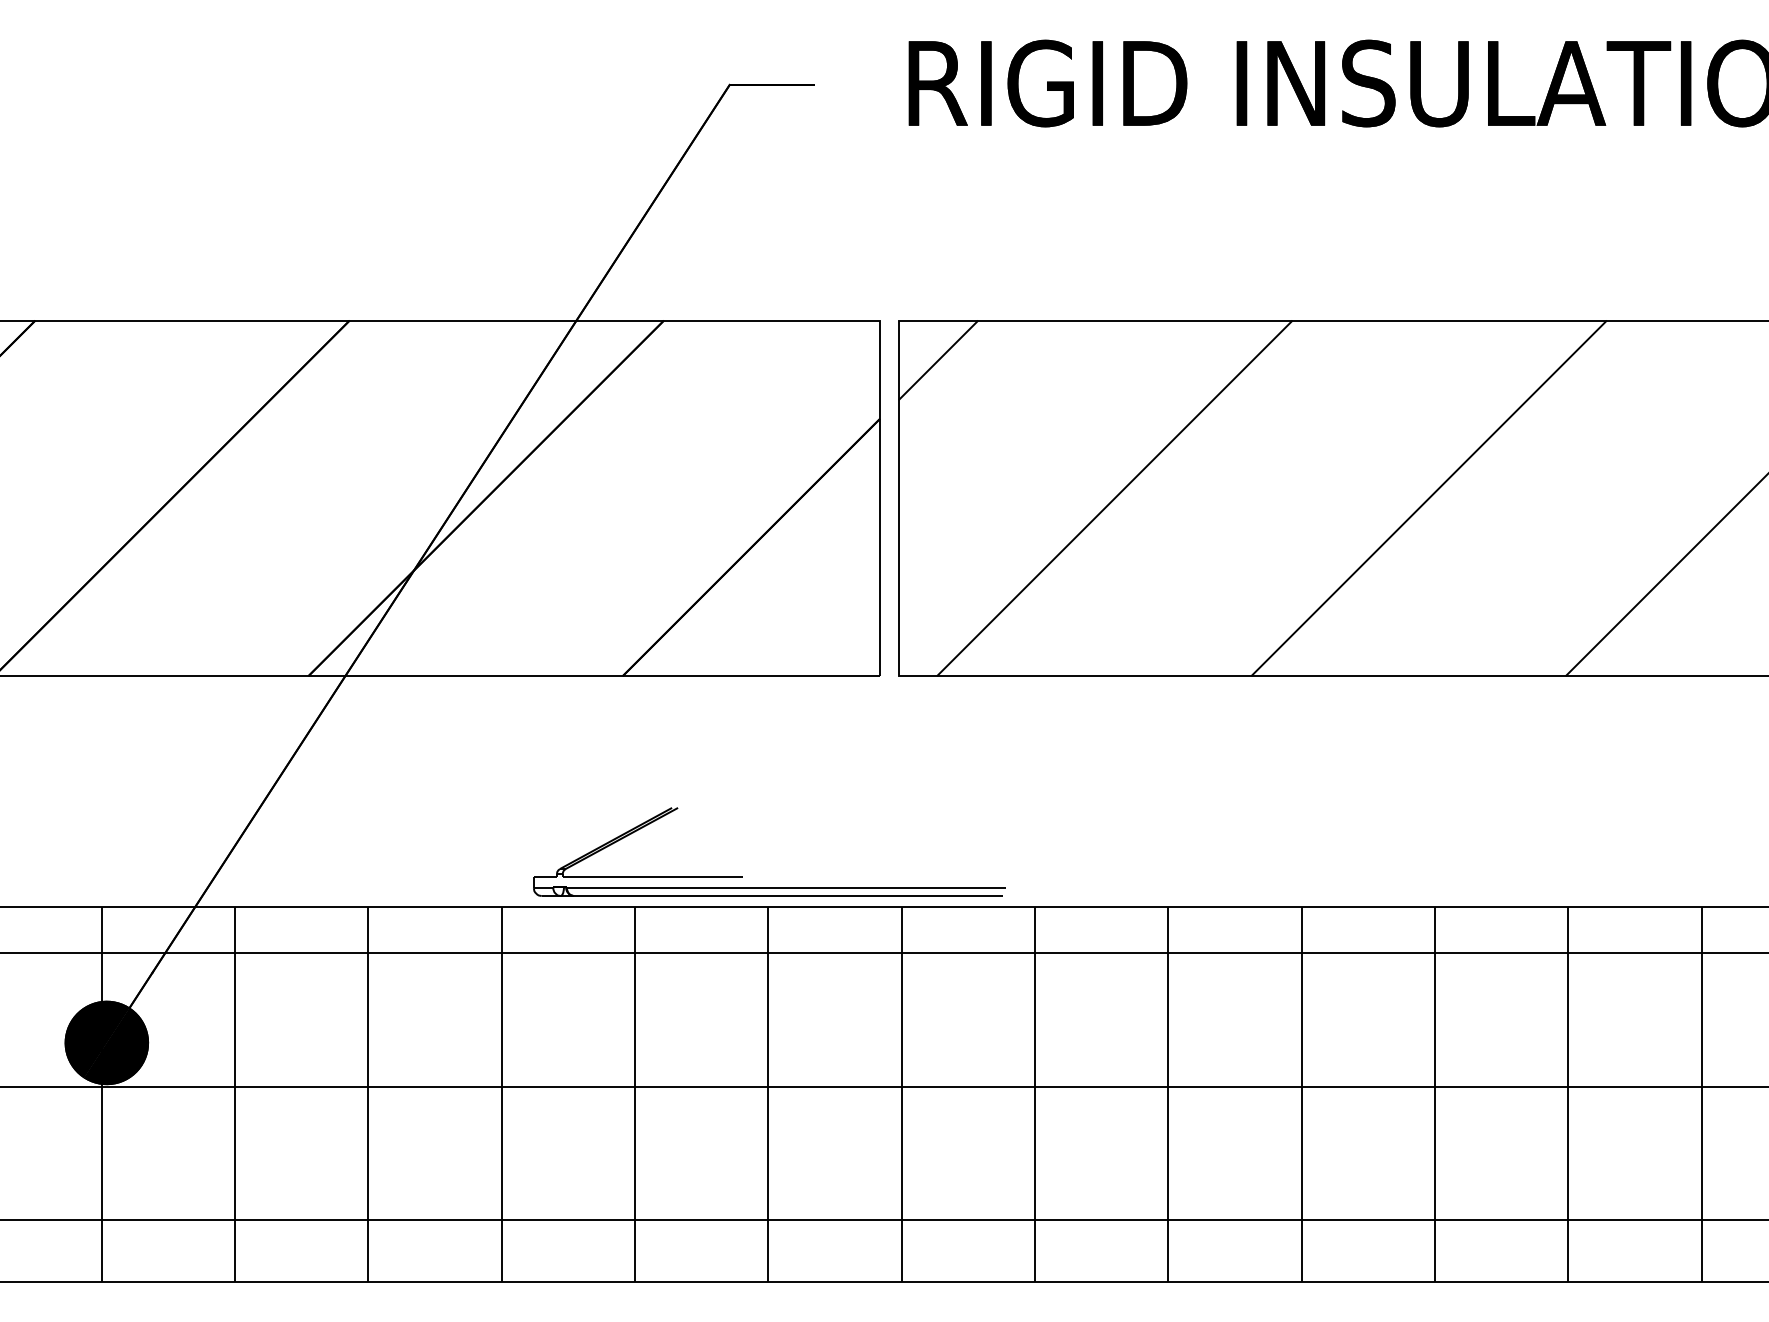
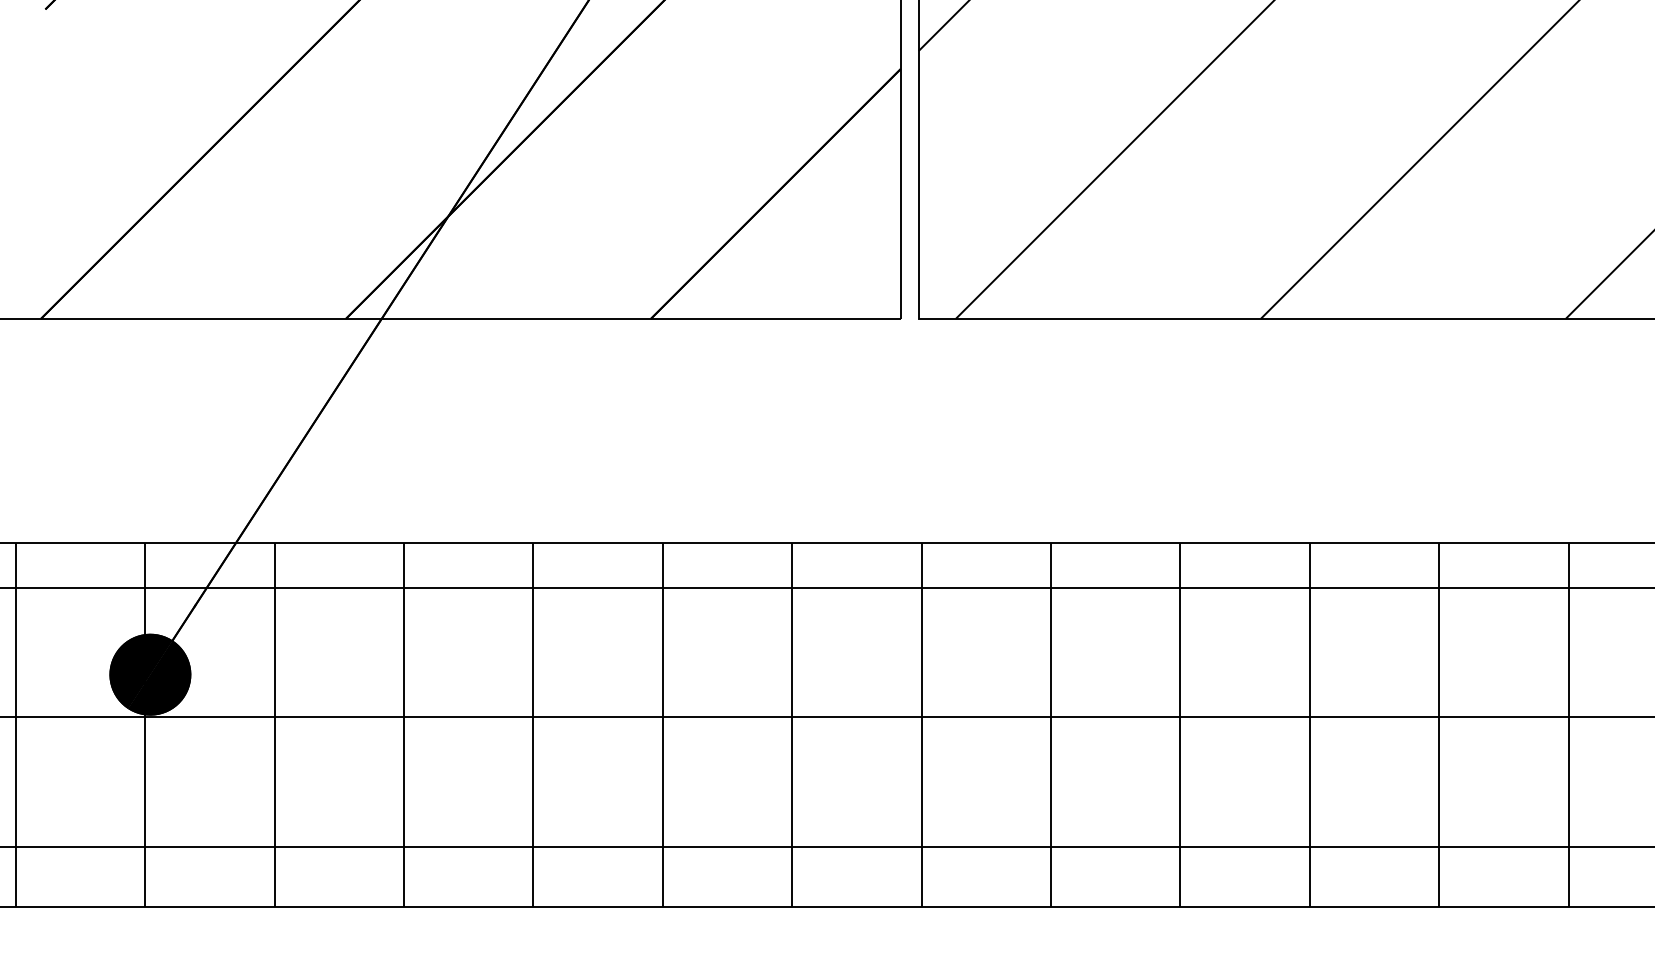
part: (769, 887) -> (793, 523), removed

